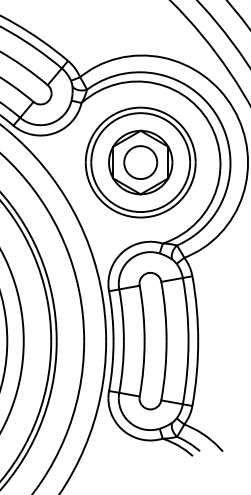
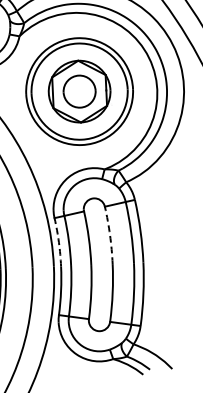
arc: (165, 311) -> (110, 235), solid -> dashed
arc: (112, 316) -> (58, 242), solid -> dashed

